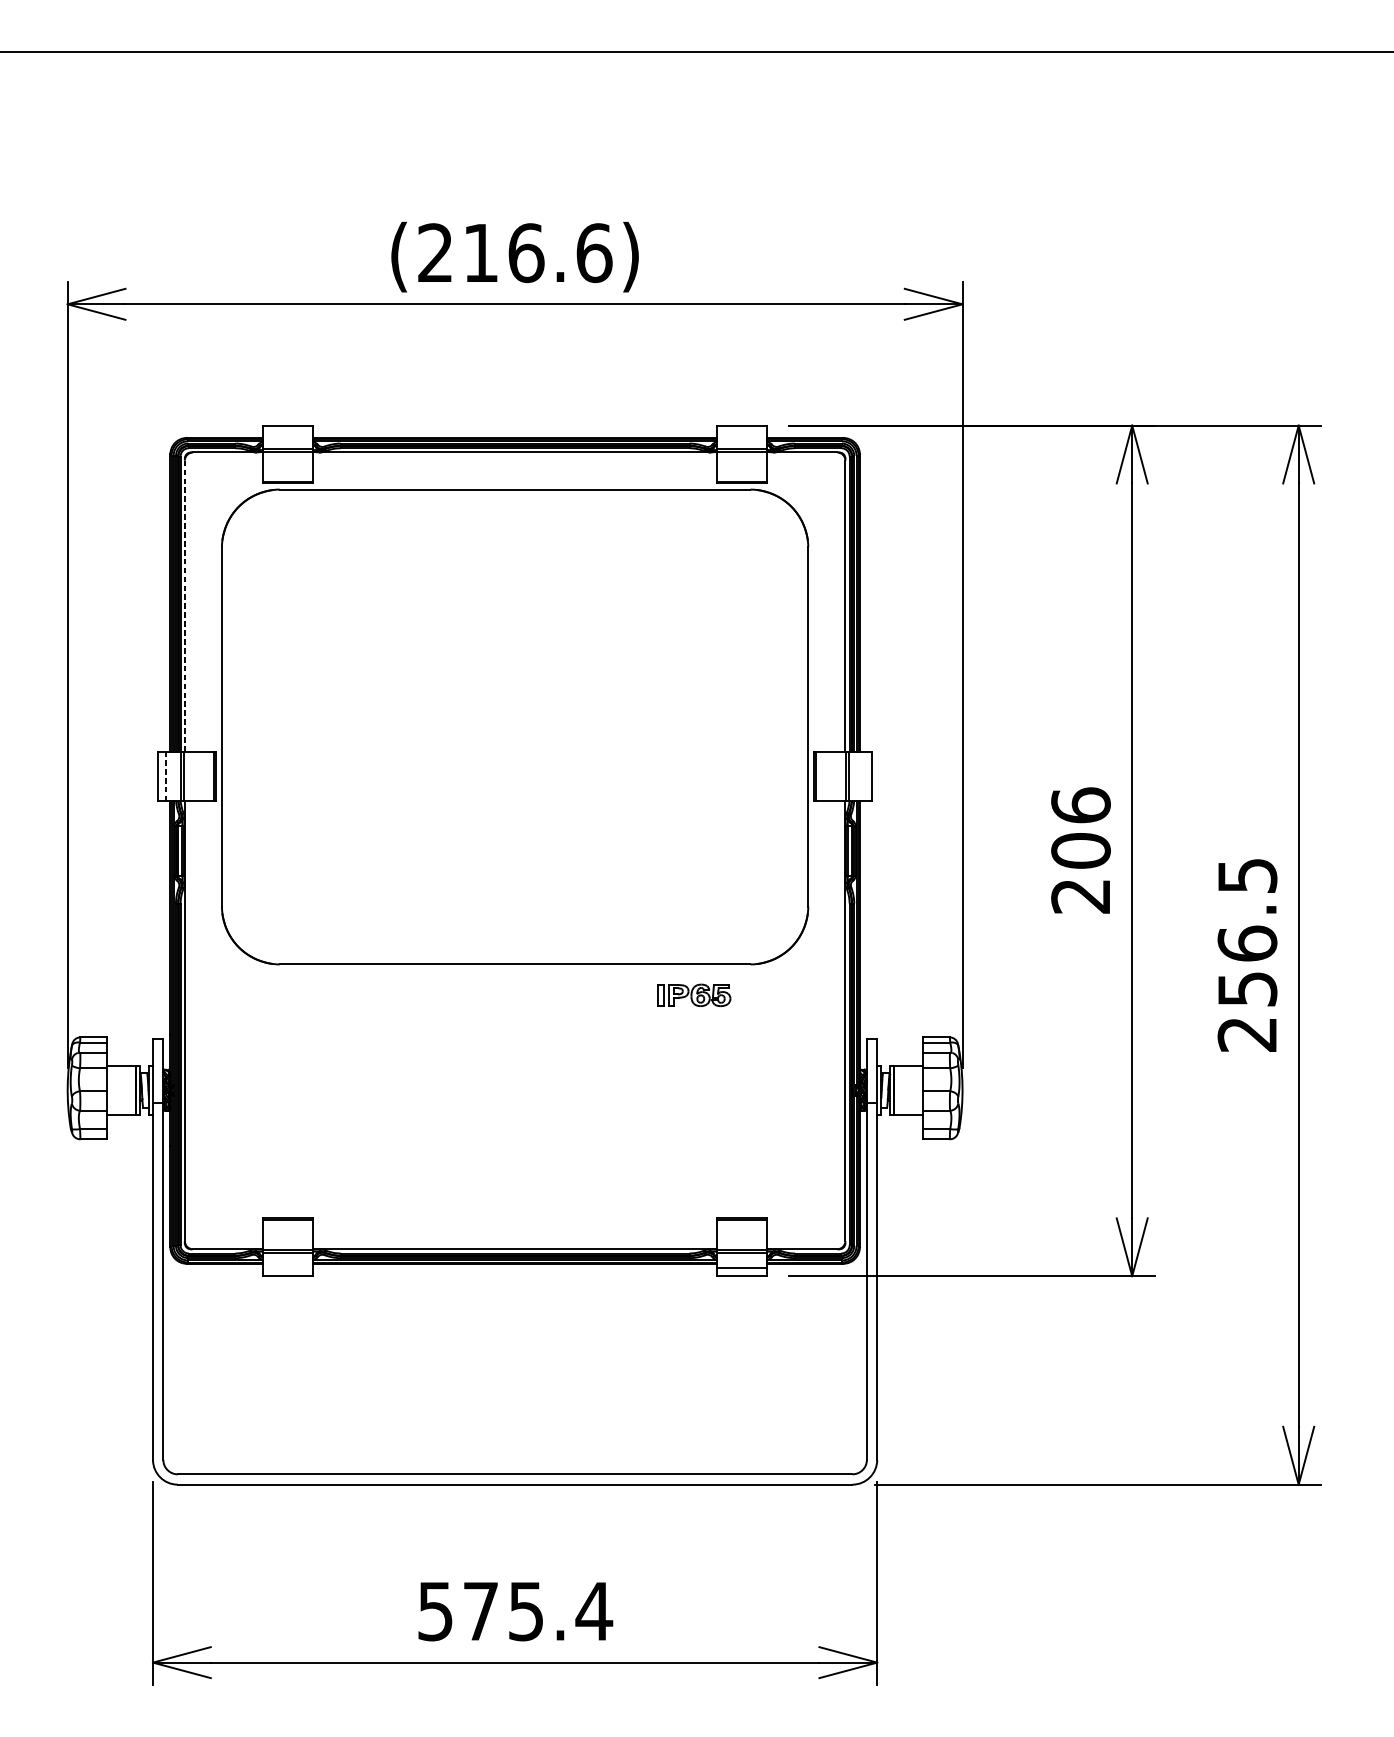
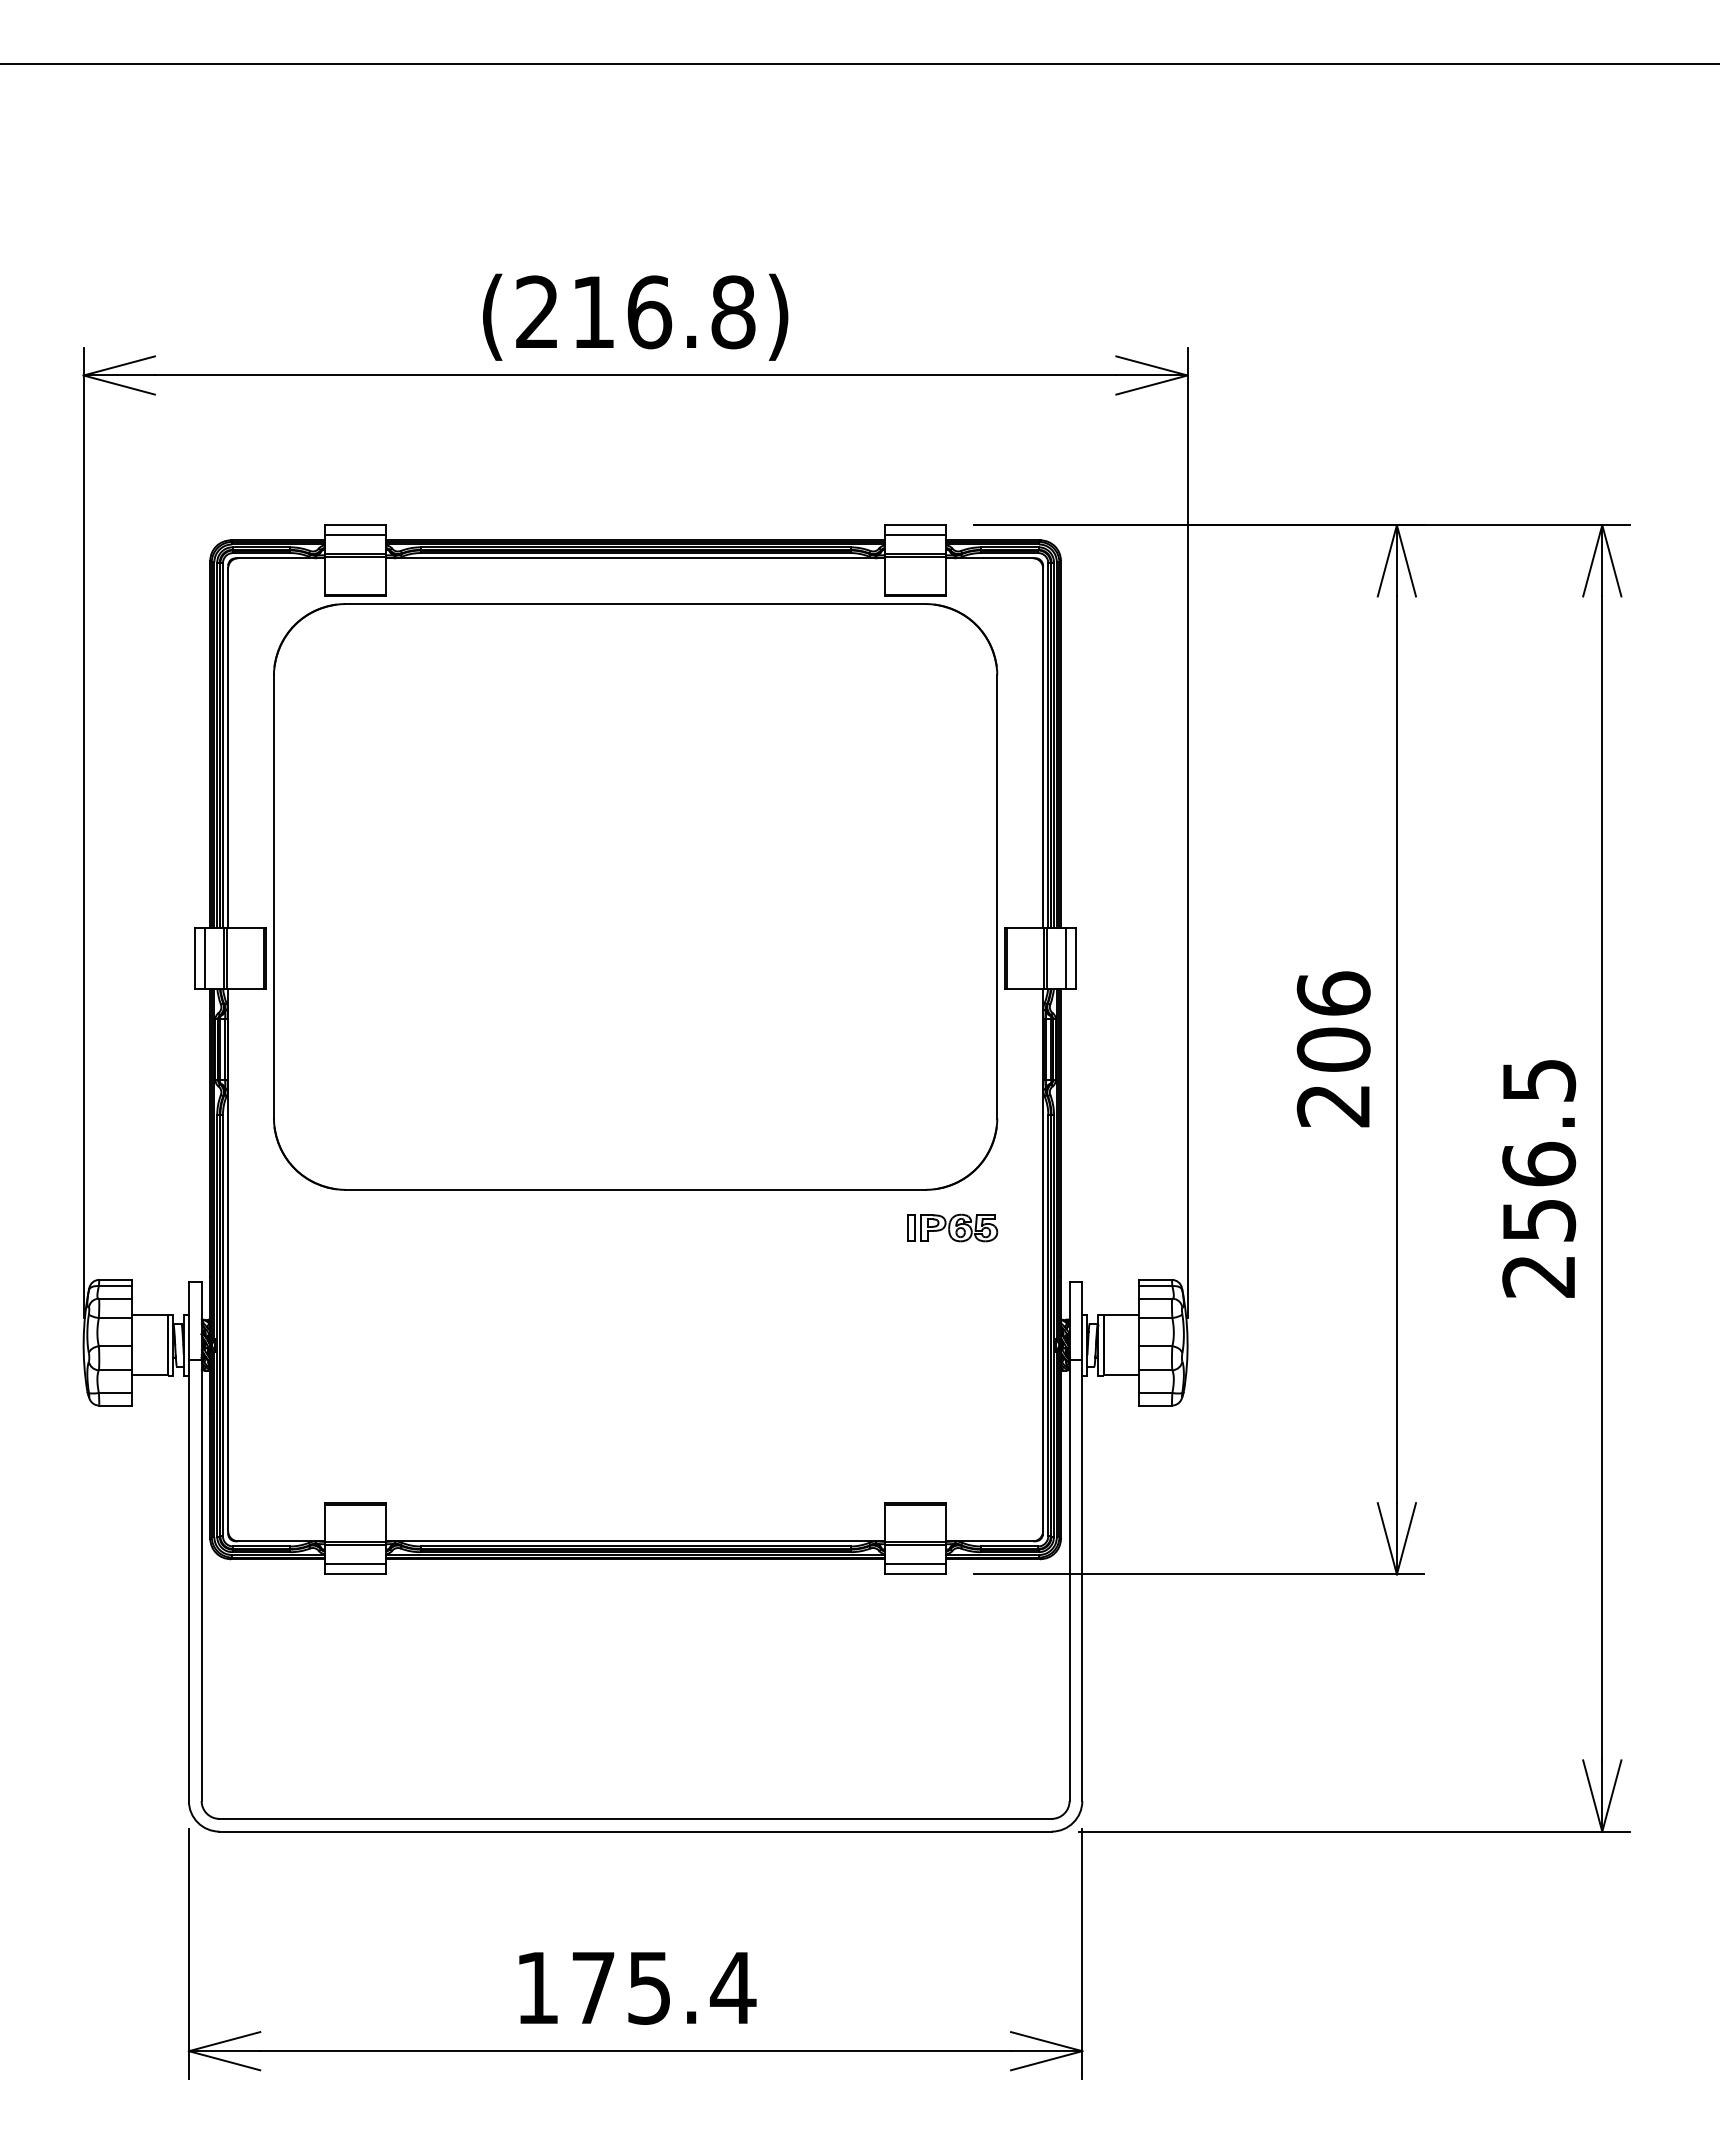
text: (594, 253) -> (733, 312), (216.6) -> (216.8)
line: (288, 434) -> (355, 535), added
line: (741, 434) -> (915, 535), added
line: (185, 605) -> (228, 747), dashed -> solid
line: (166, 776) -> (205, 958), dashed -> solid
line: (864, 776) -> (1066, 957), added
part: (694, 994) -> (952, 1227), moved
line: (288, 1268) -> (355, 1564), added
text: (434, 1611) -> (536, 1988), 575.4 -> 175.4

